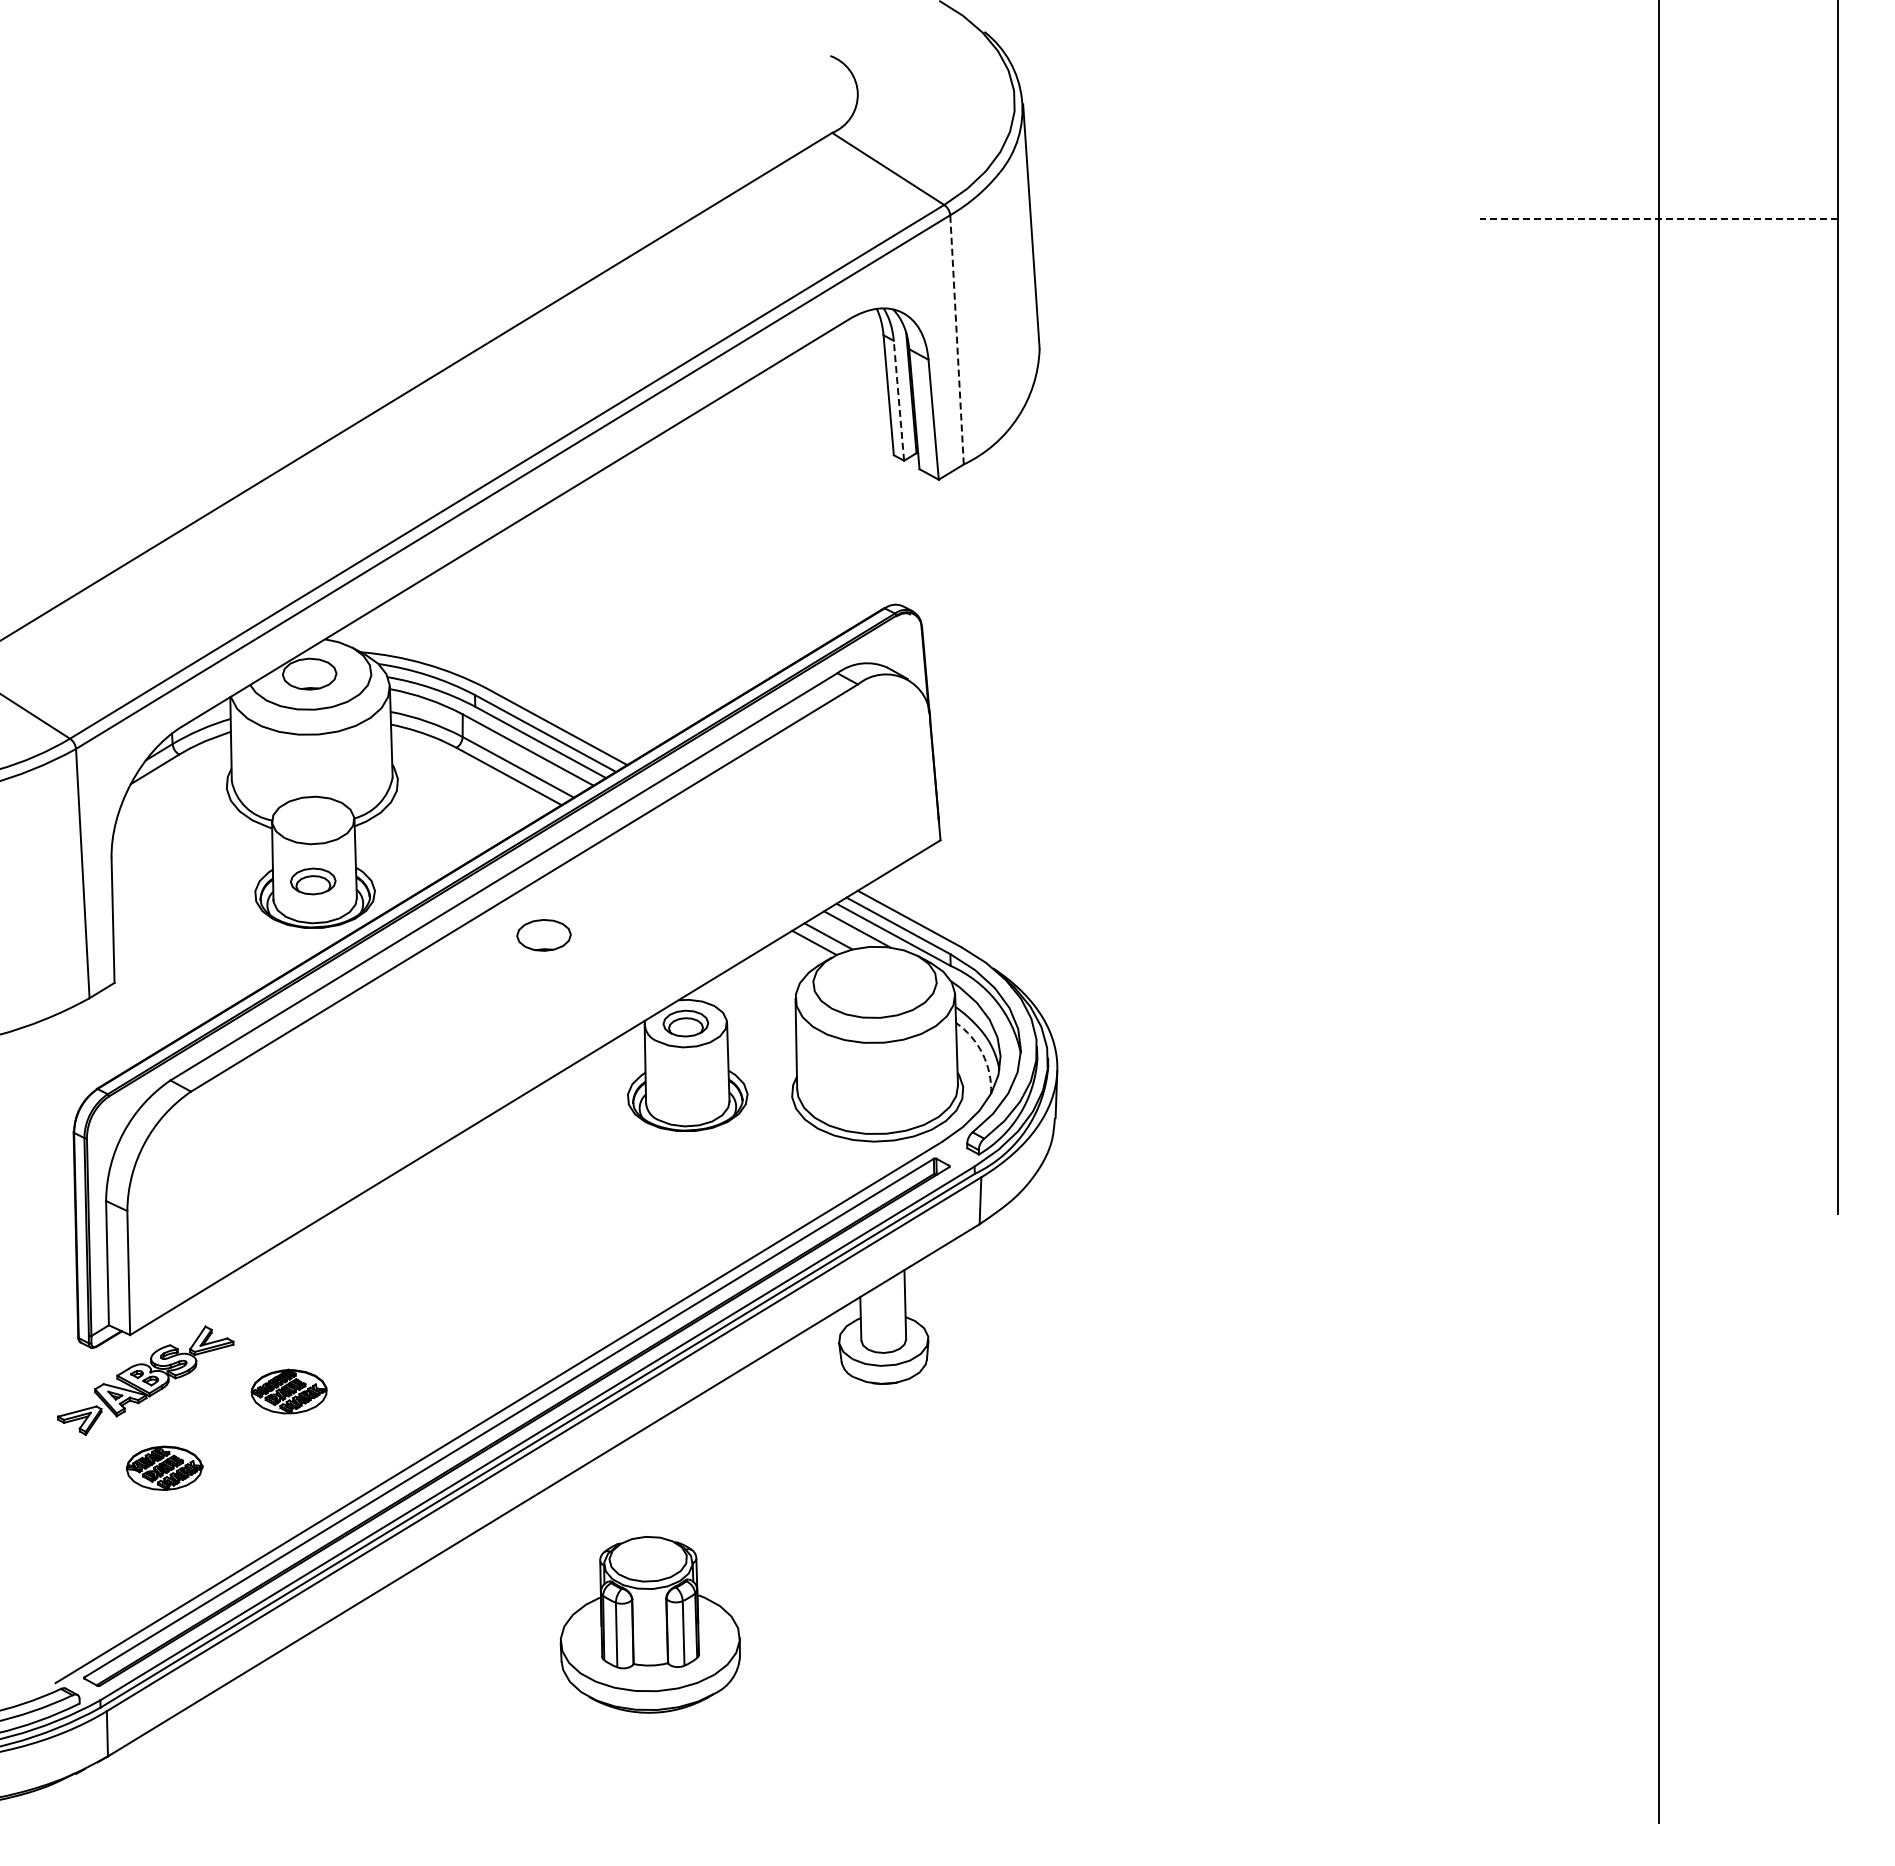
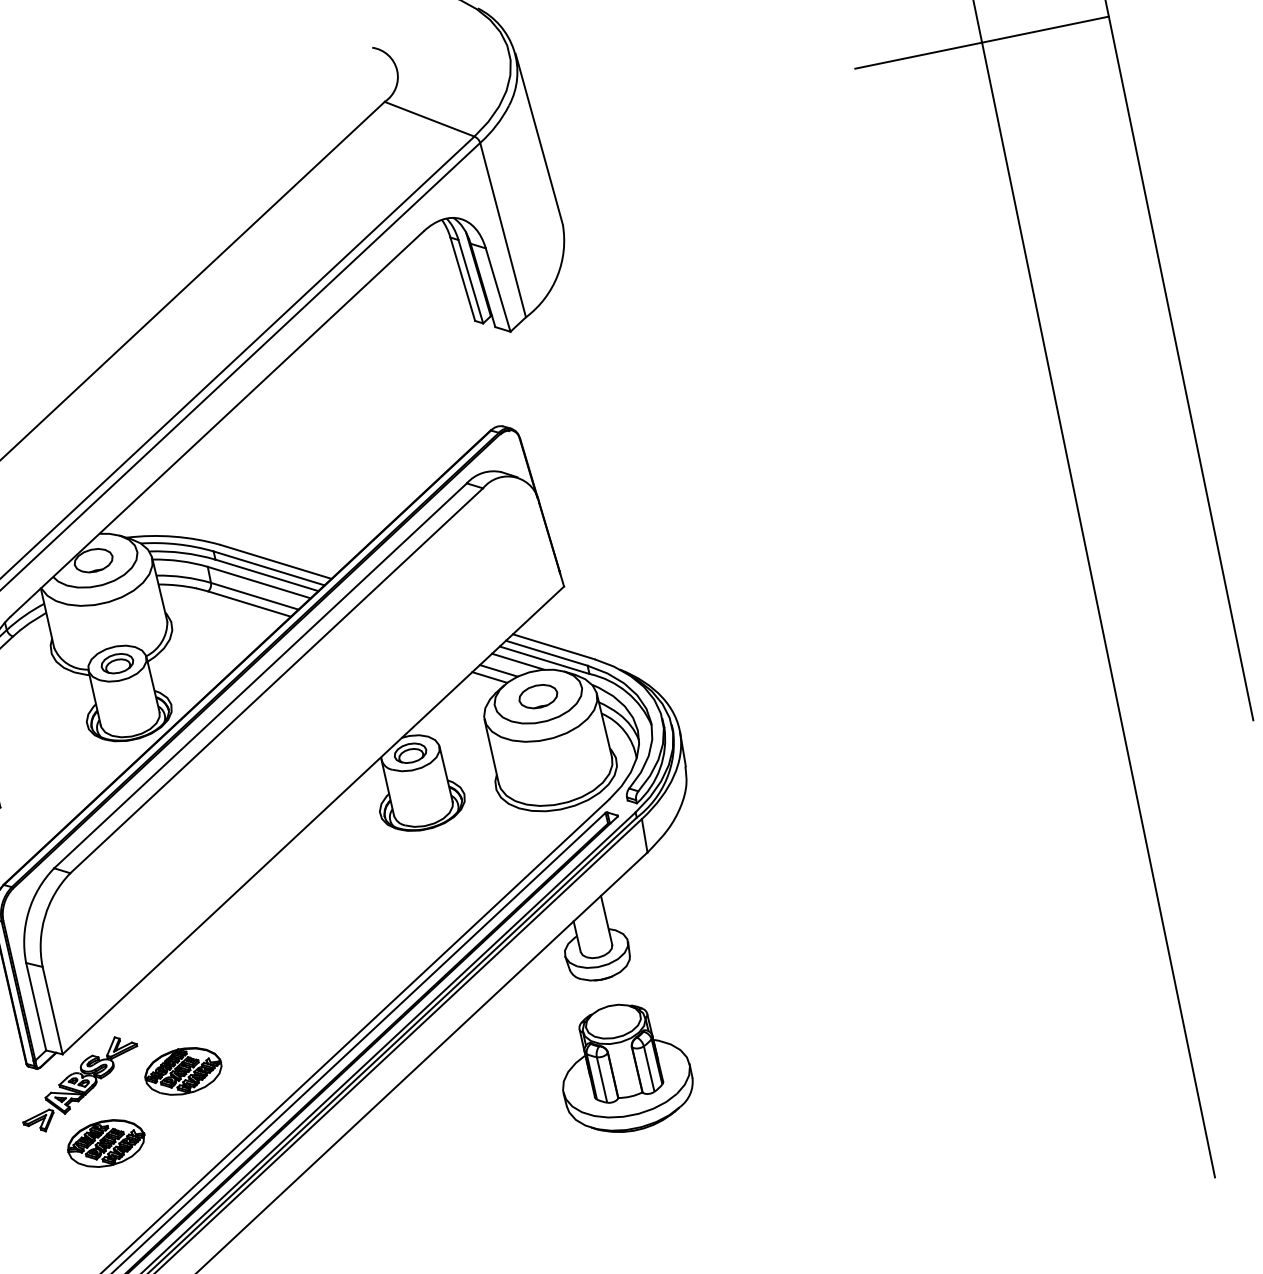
line: (1658, 218) -> (981, 42), dashed -> solid
line: (957, 339) -> (503, 229), dashed -> solid
line: (898, 400) -> (470, 281), dashed -> solid
part: (313, 881) -> (117, 663), moved
part: (543, 935) -> (538, 696), moved
arc: (982, 1053) -> (624, 731), dashed -> solid
part: (288, 1391) -> (182, 1071), size x1.43
part: (164, 1468) -> (106, 1143), size x1.43
part: (649, 1624) -> (623, 1067), moved

